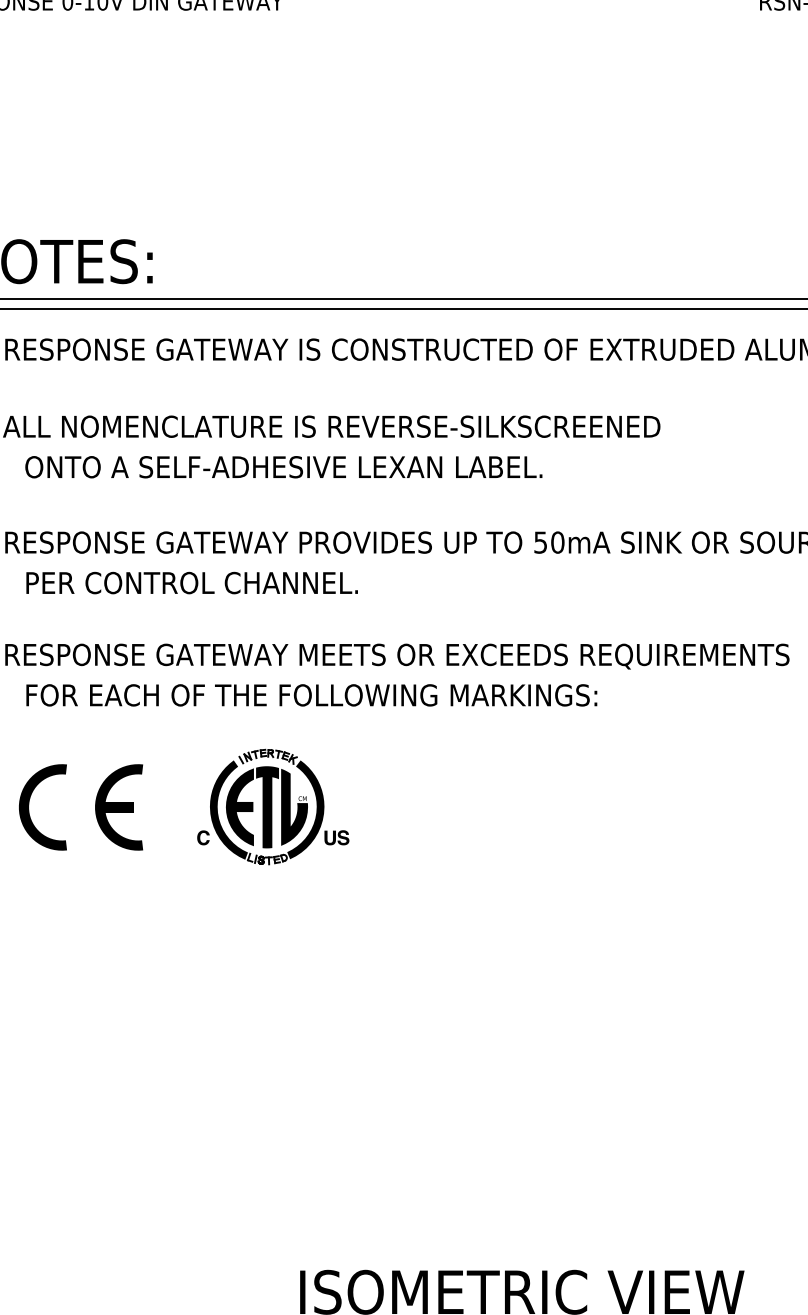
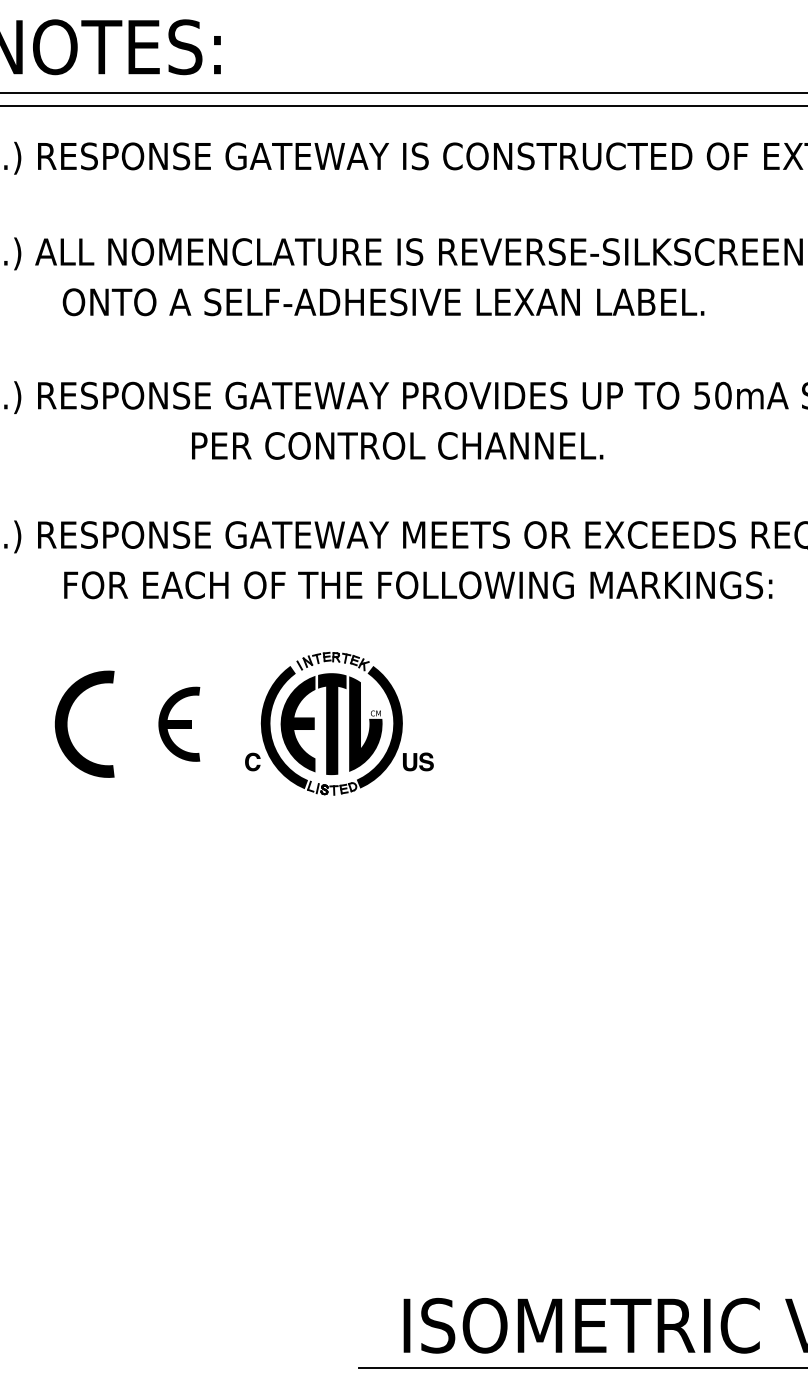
text: (191, 582) -> (396, 445), moved
part: (273, 806) -> (339, 723), moved
part: (119, 807) -> (179, 724), size x0.7

